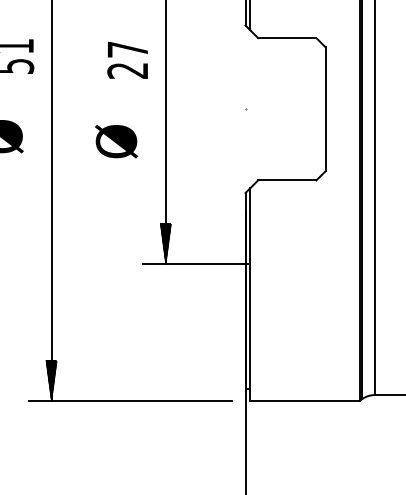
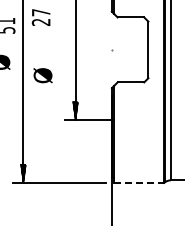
text: (126, 60) -> (40, 17), moved
text: (115, 141) -> (42, 75), moved
line: (306, 399) -> (139, 182), solid -> dashed

